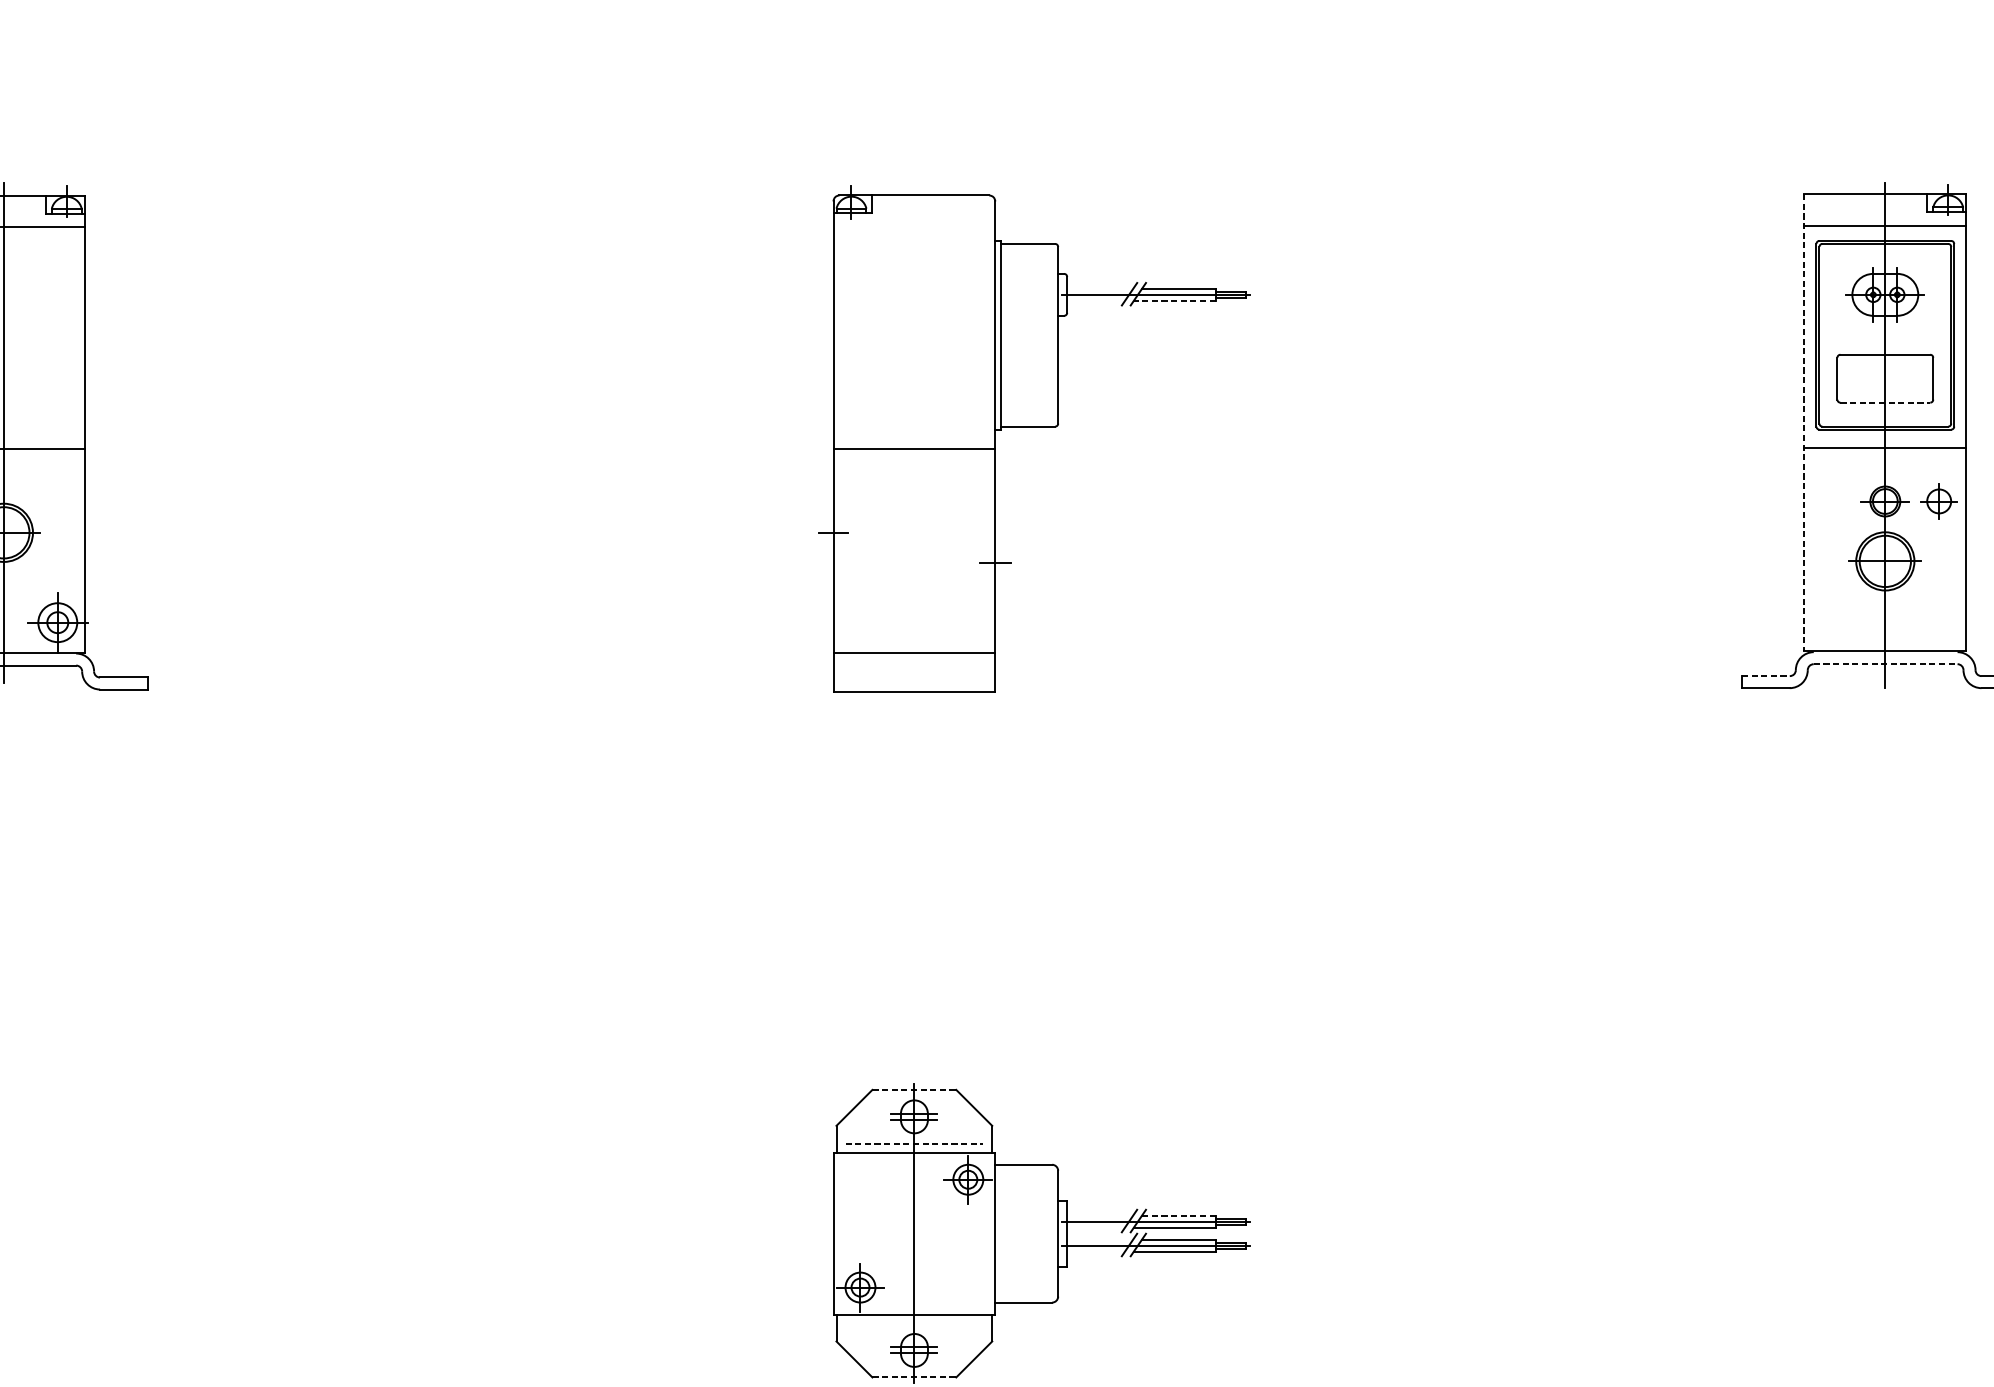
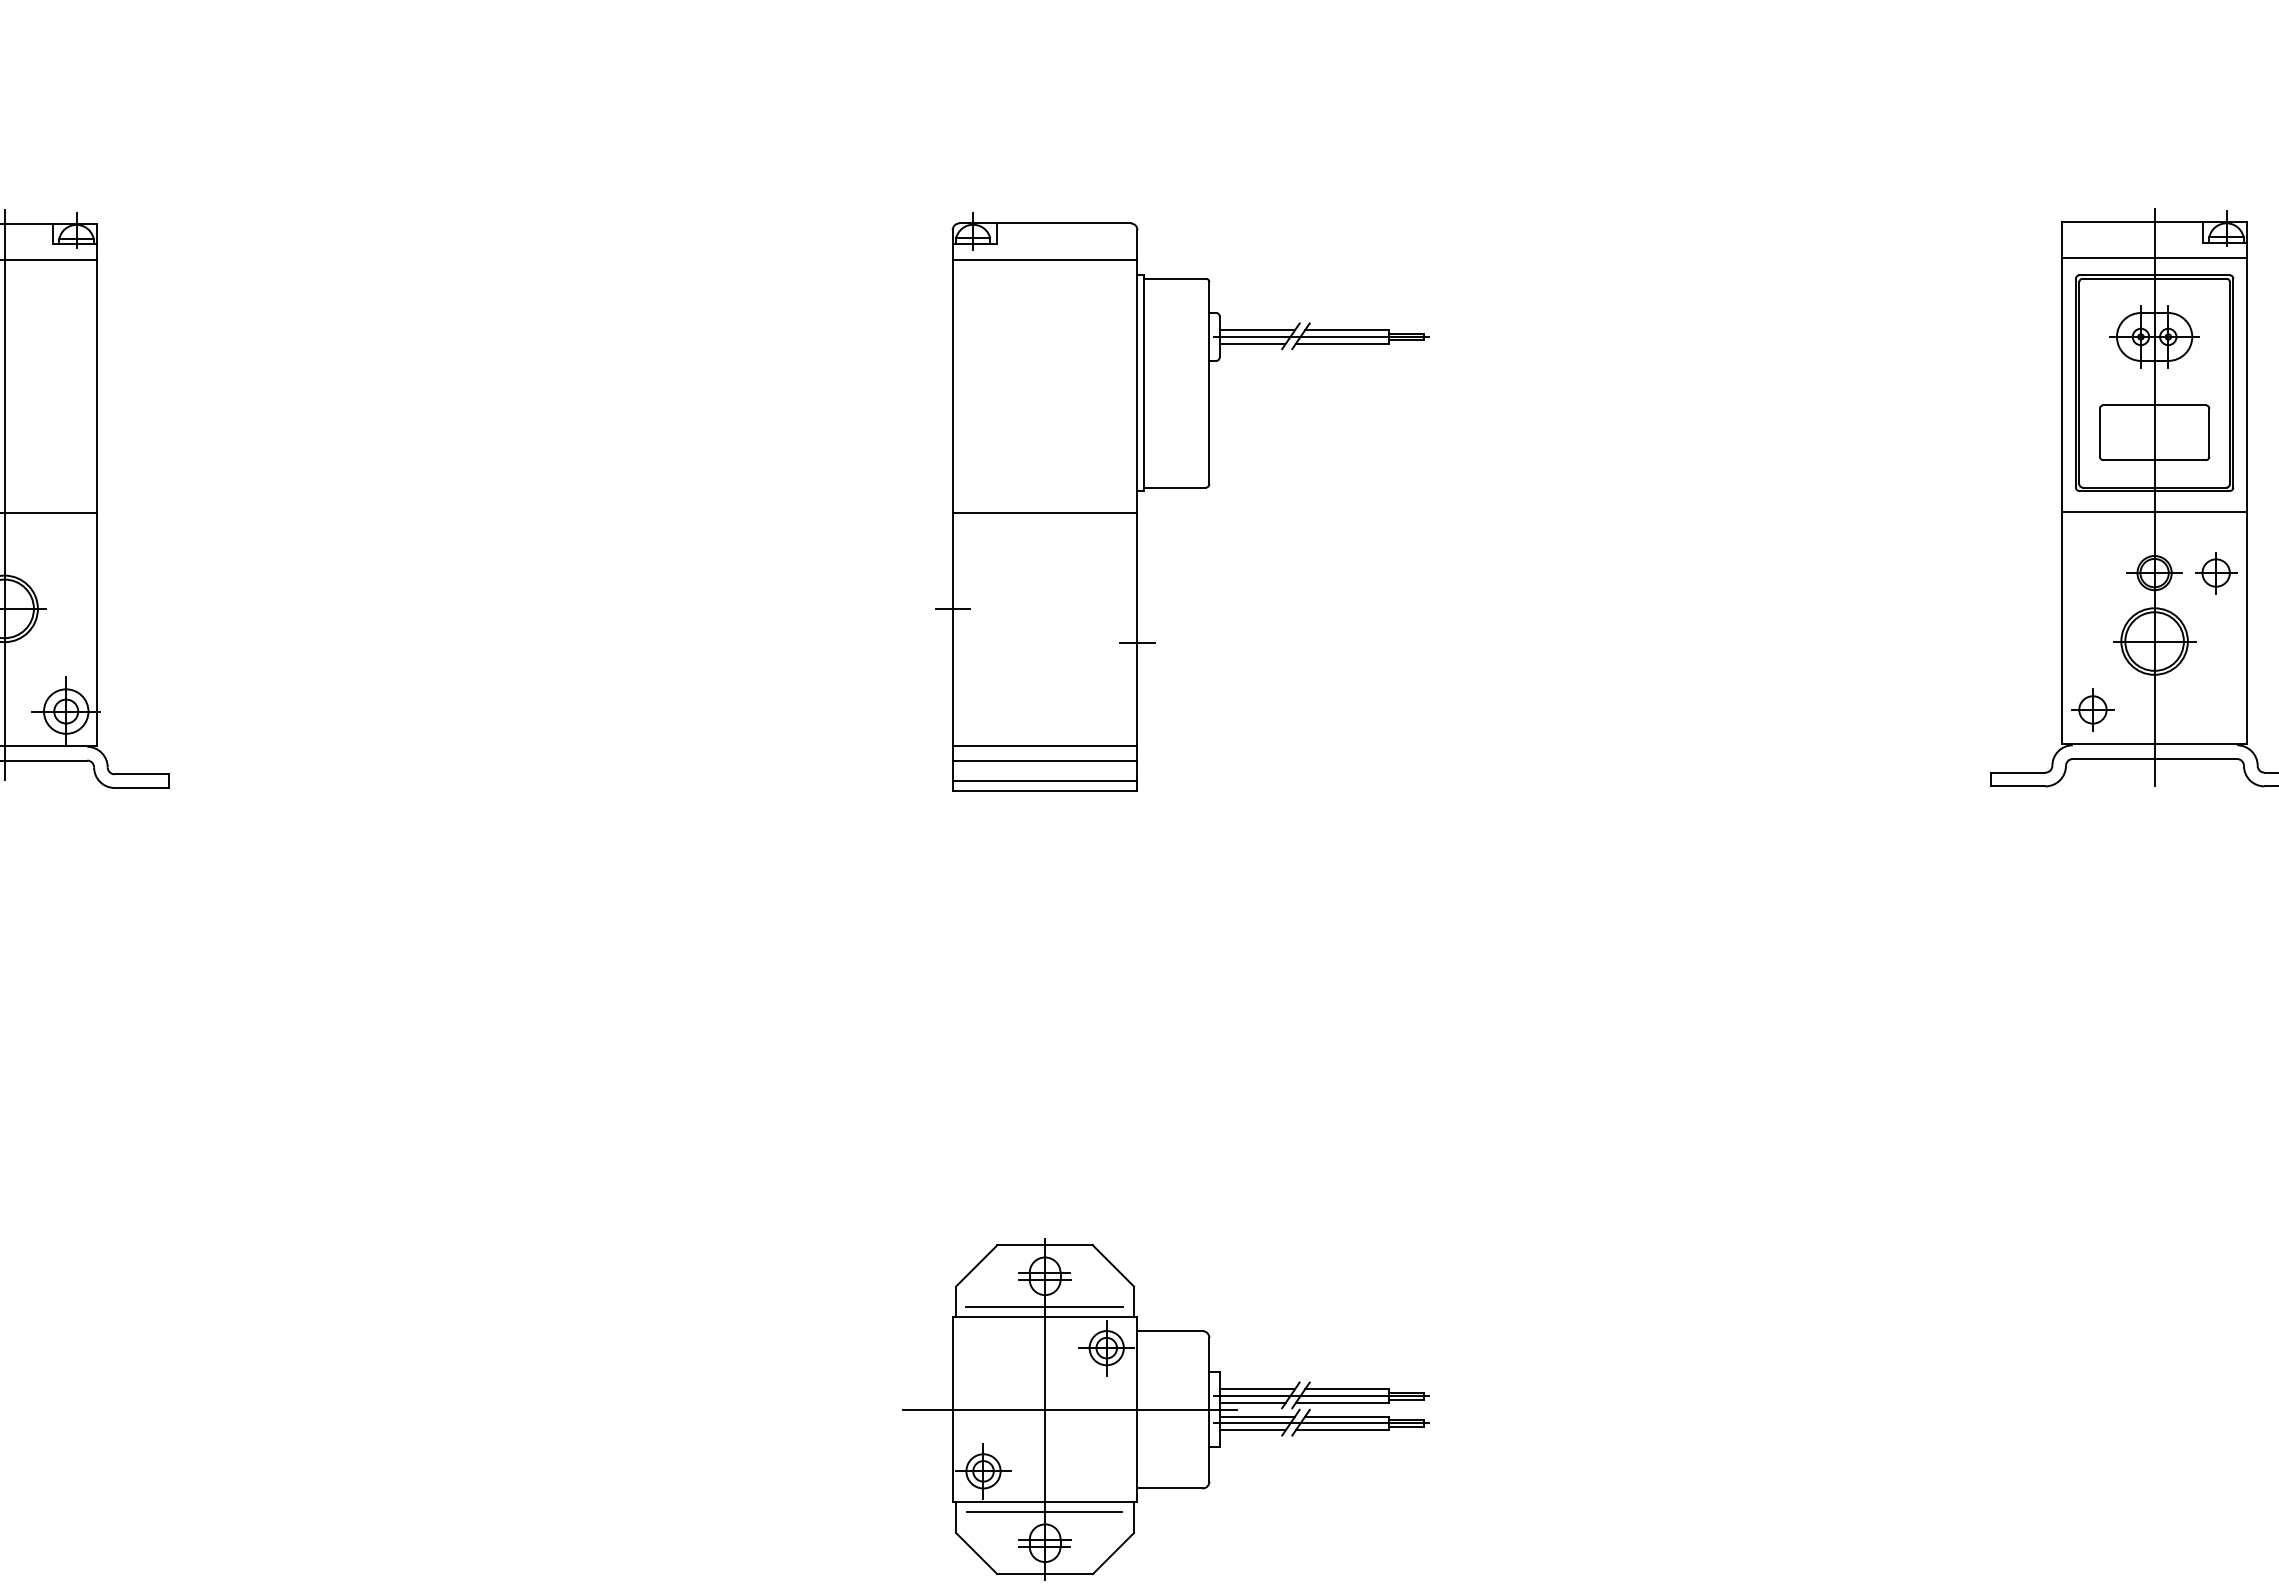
line: (913, 227) -> (1044, 259), added
line: (1100, 289) -> (1257, 330), added
line: (1095, 300) -> (1252, 343), added
line: (1174, 300) -> (1342, 343), dashed -> solid
line: (1886, 402) -> (2155, 460), dashed -> solid
line: (1804, 423) -> (2062, 483), dashed -> solid
part: (1830, 620) -> (2092, 709), added
line: (1886, 664) -> (2155, 759), dashed -> solid
line: (913, 665) -> (1044, 760), added
line: (1766, 675) -> (2018, 772), dashed -> solid
line: (913, 682) -> (1044, 780), added
line: (914, 1089) -> (1045, 1245), dashed -> solid
line: (914, 1144) -> (1045, 1307), dashed -> solid
line: (1100, 1215) -> (1257, 1389), added
line: (1178, 1215) -> (1346, 1389), dashed -> solid
line: (1095, 1227) -> (1252, 1402), added
line: (935, 1233) -> (1069, 1409), added
line: (1100, 1239) -> (1257, 1416), added
line: (1095, 1251) -> (1252, 1430), added
line: (913, 1323) -> (1044, 1512), added
line: (914, 1377) -> (1045, 1574), dashed -> solid

